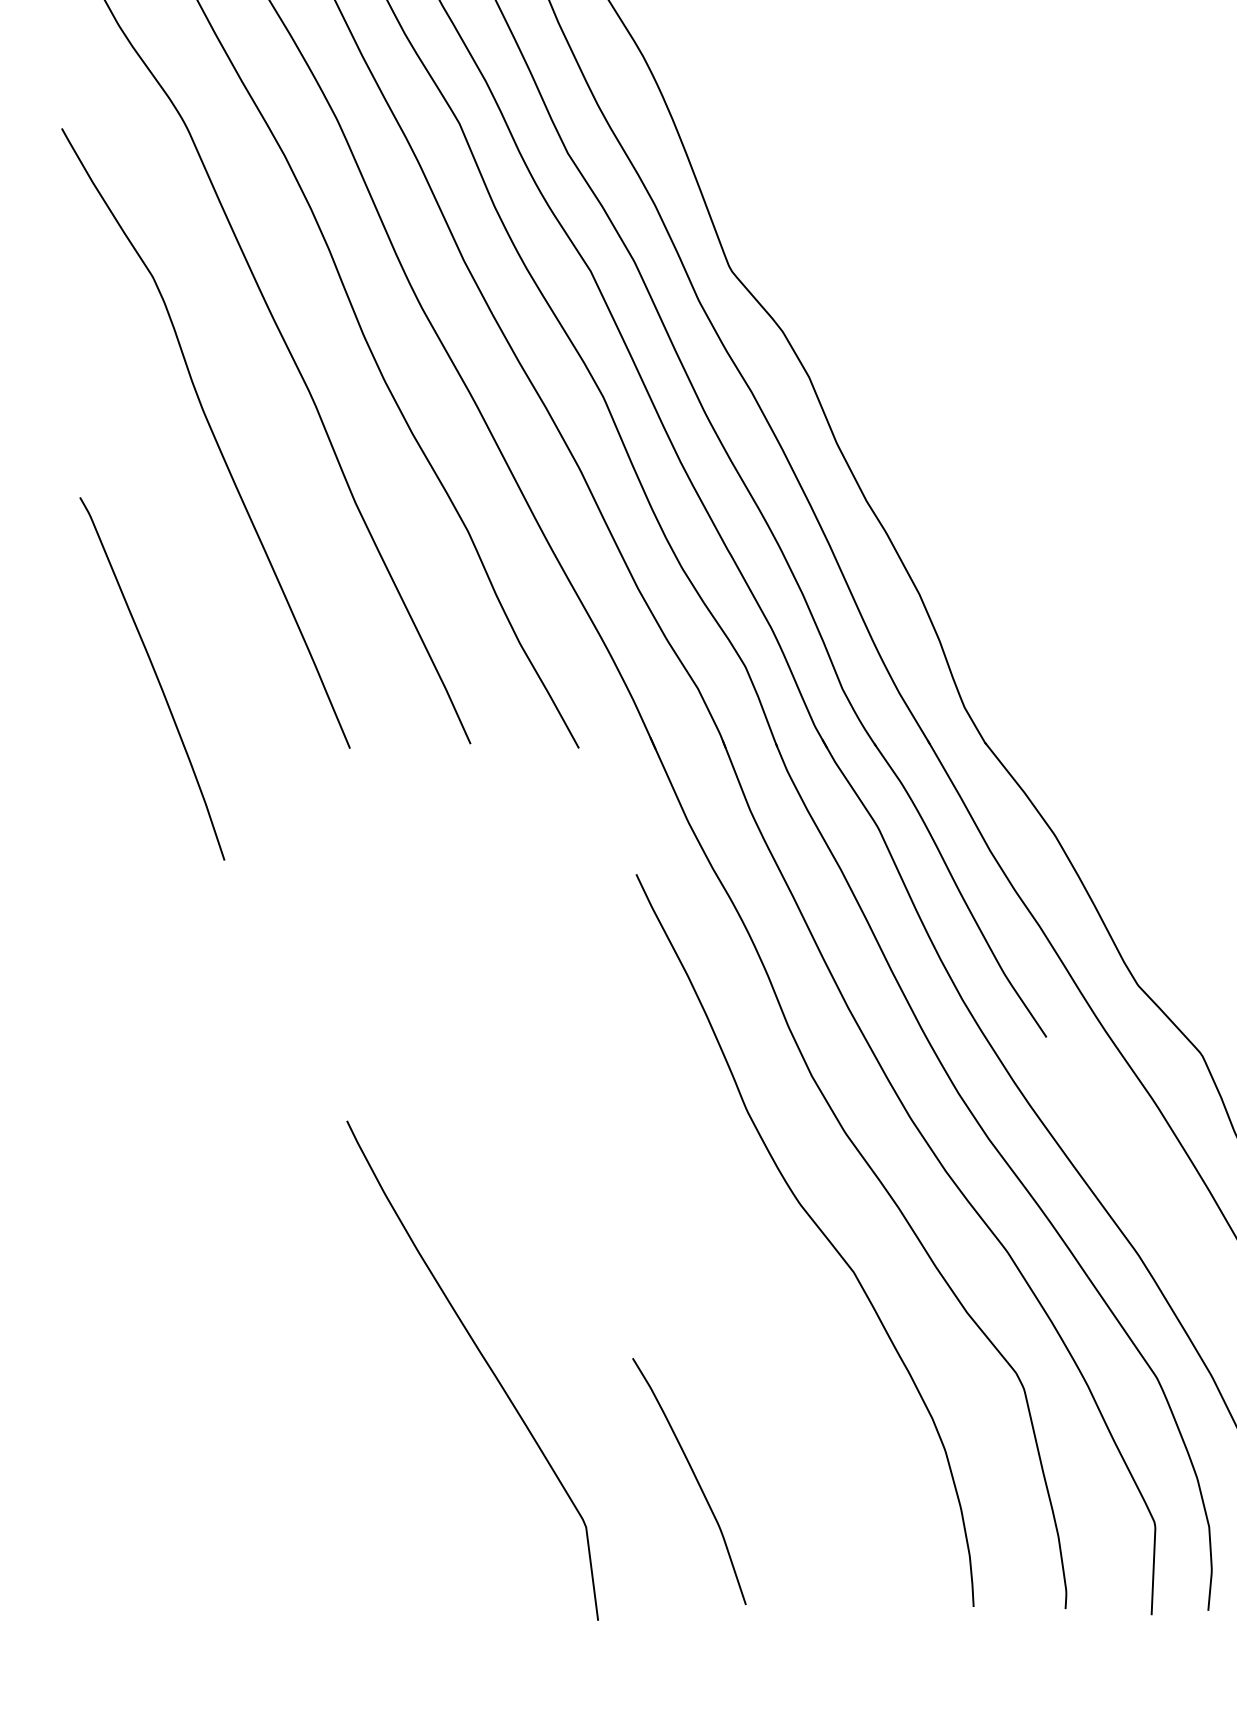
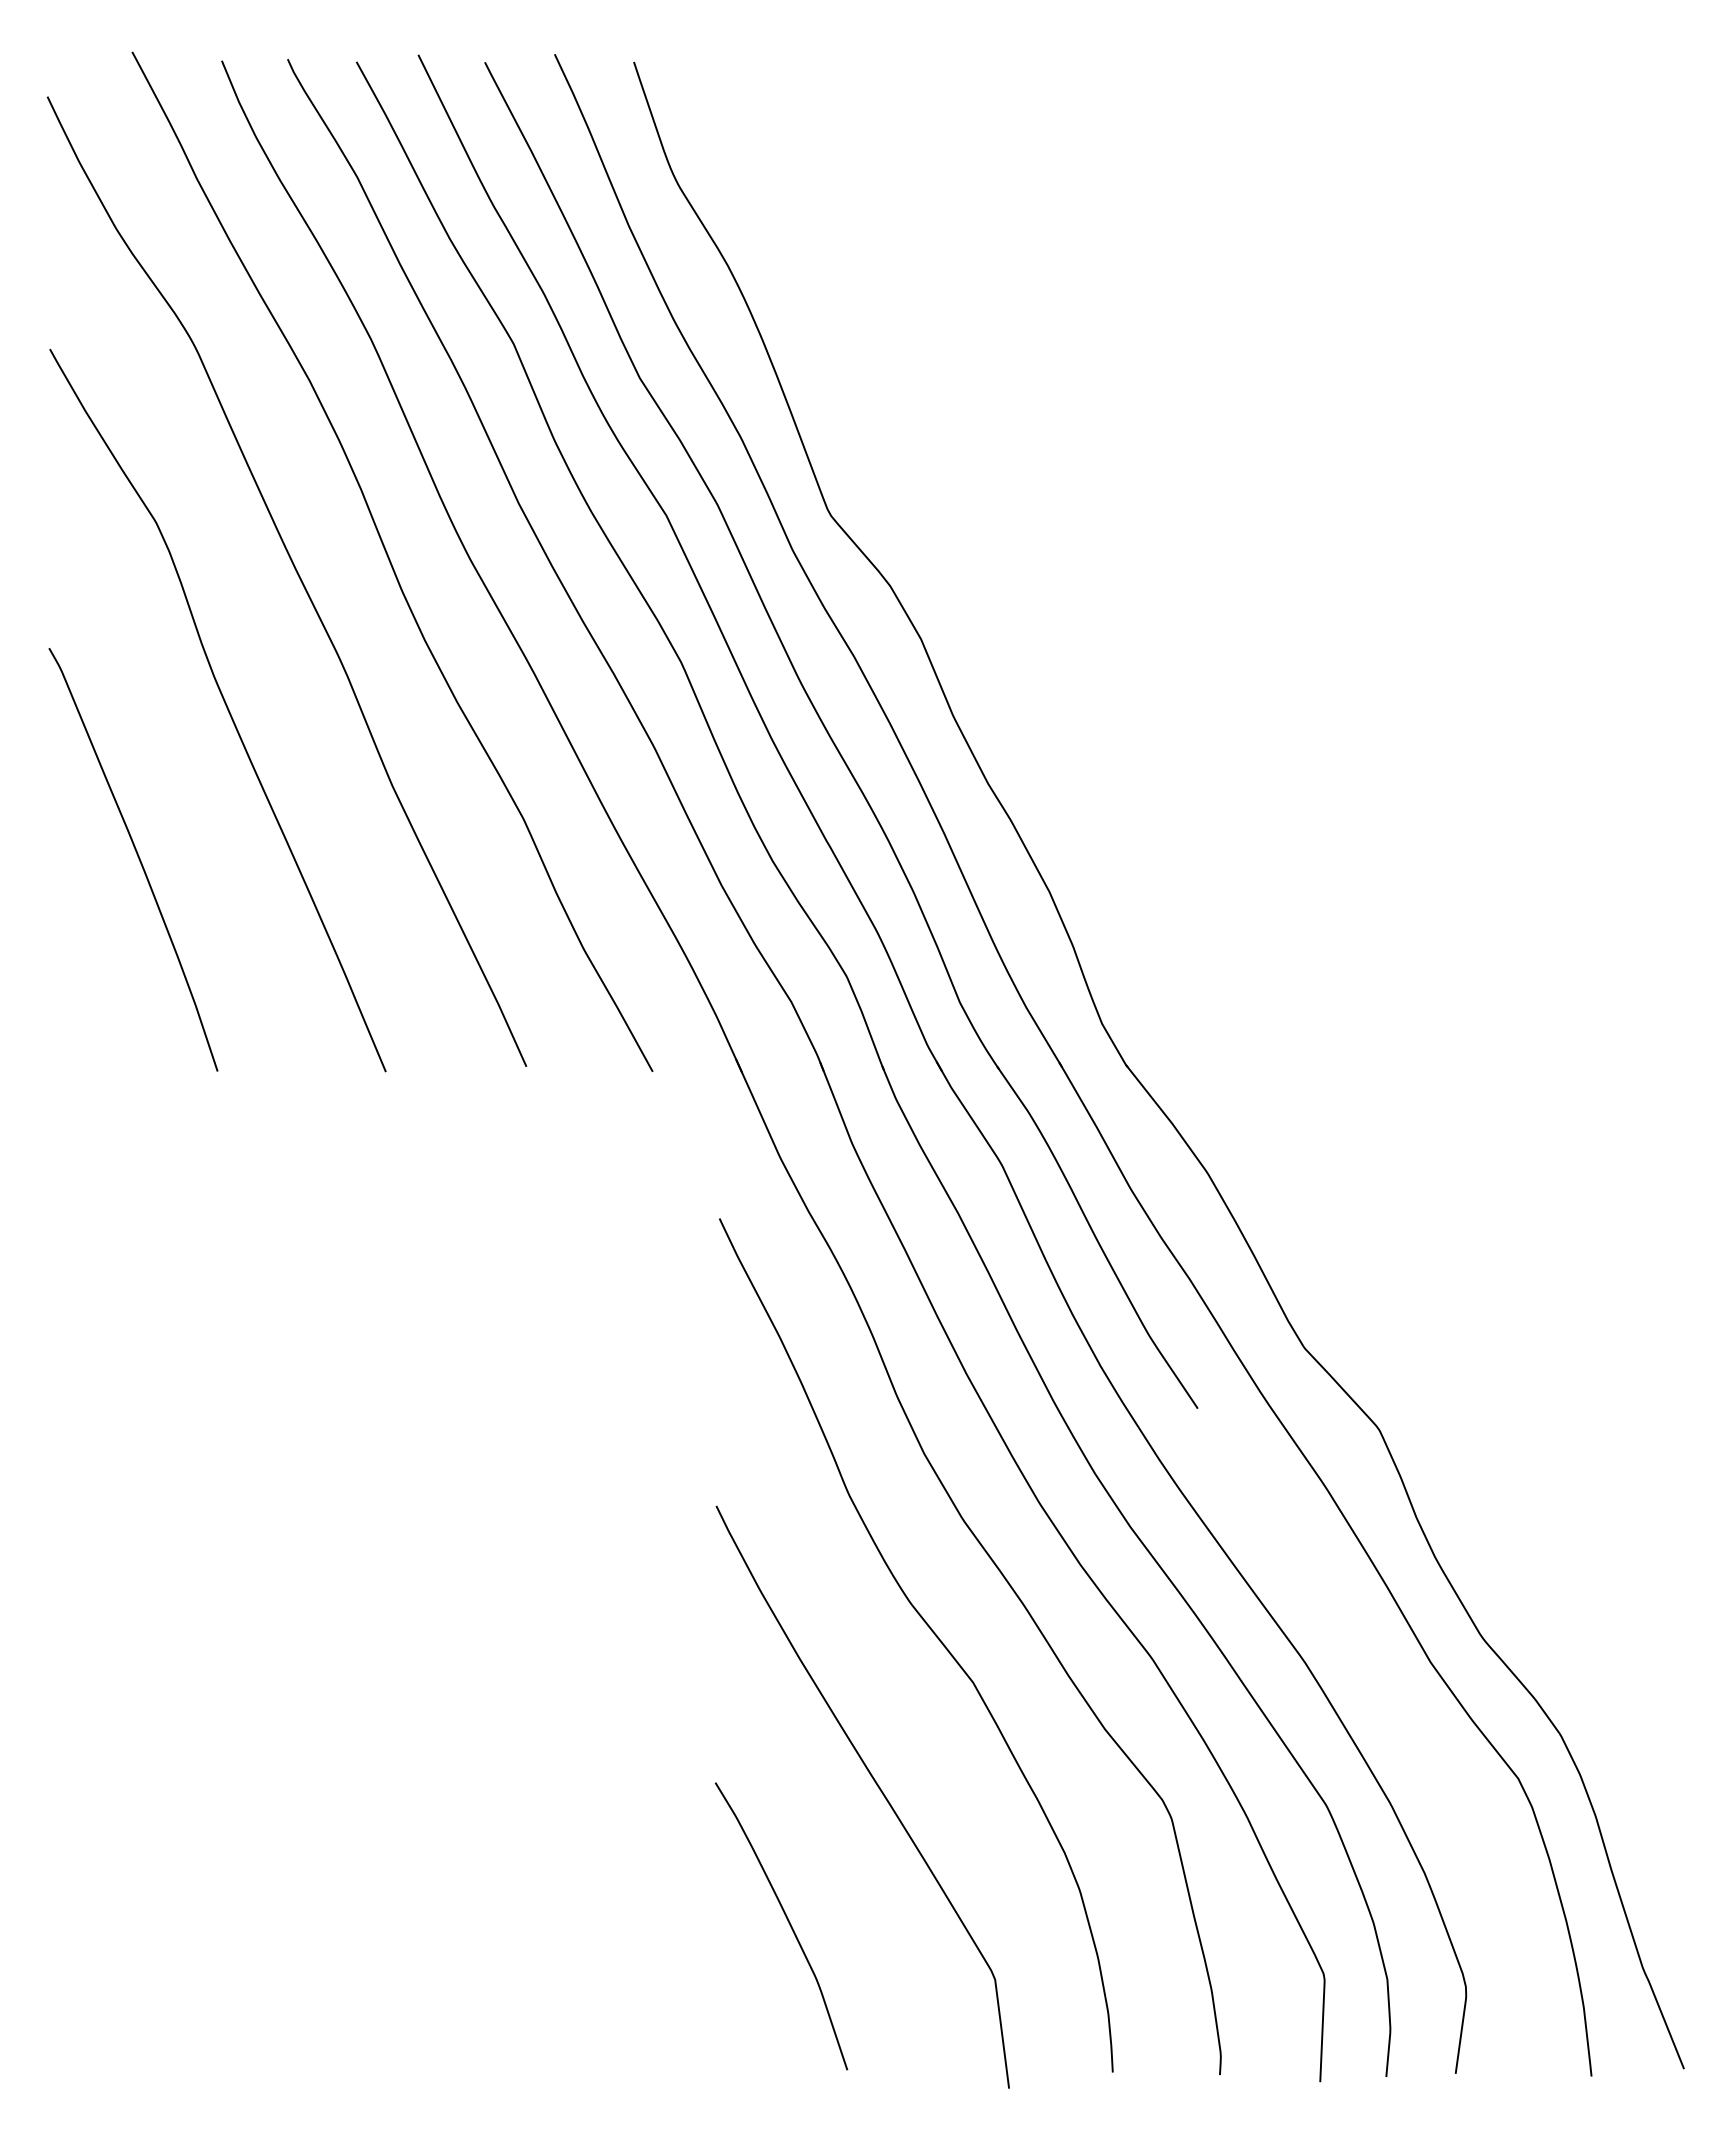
curve: (155, 676) -> (137, 856), moved
curve: (484, 1360) -> (876, 1785), moved

